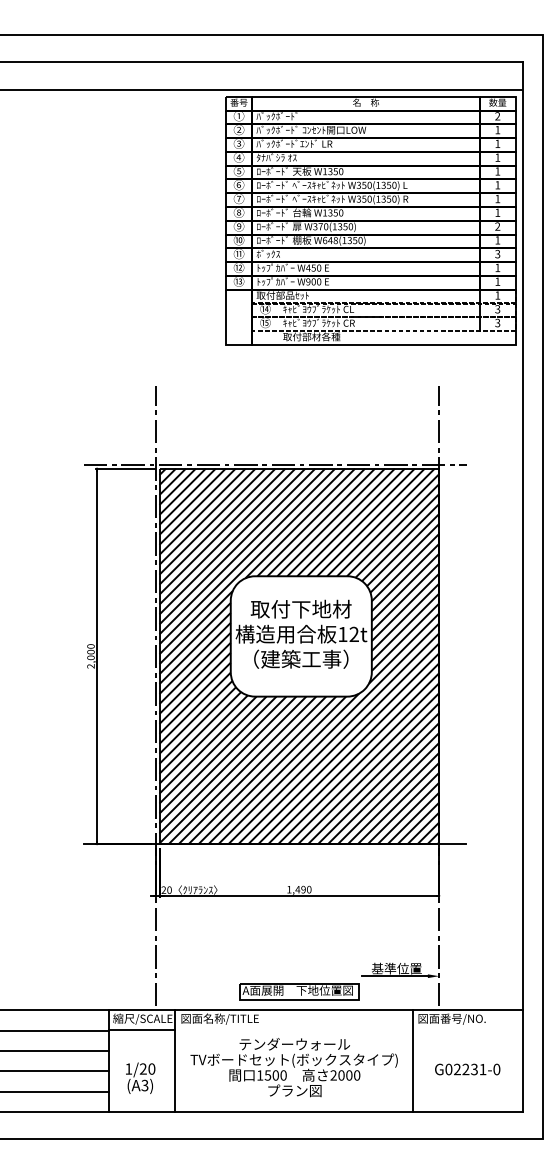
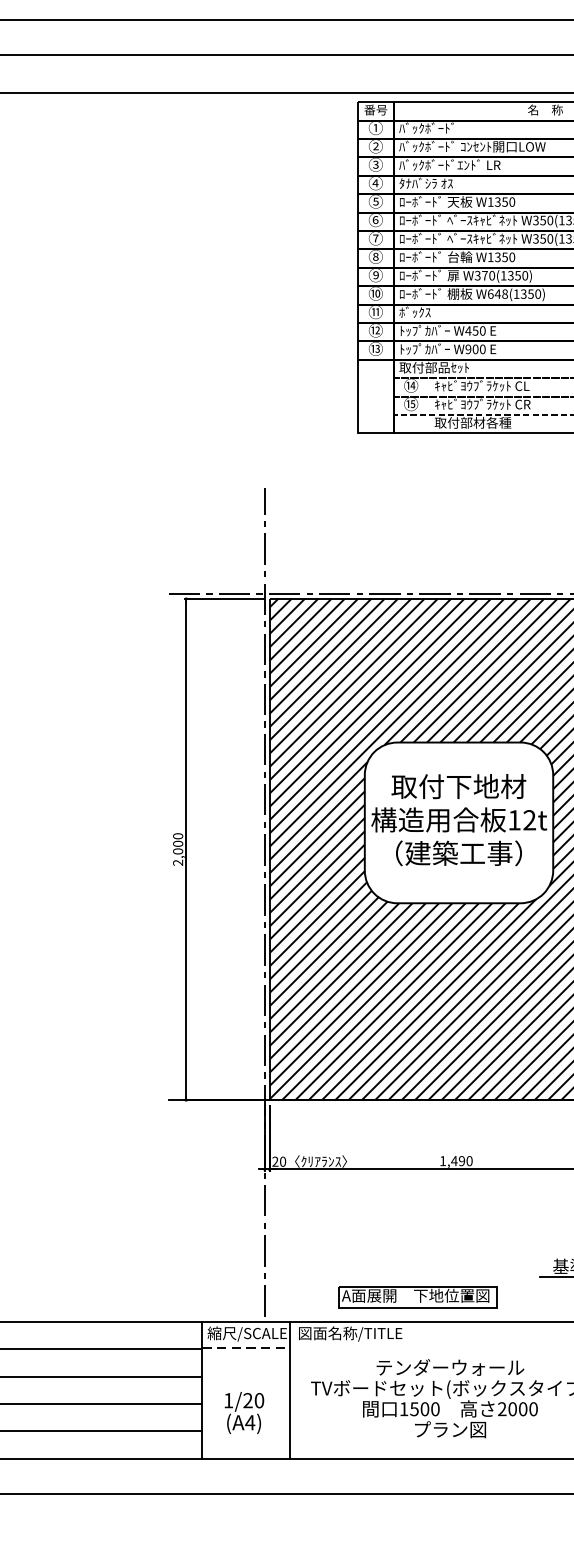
part: (299, 991) -> (417, 1297), moved
line: (141, 1029) -> (245, 1347), solid -> dashed
text: (144, 1085) -> (249, 1422), (A3) -> (A4)

